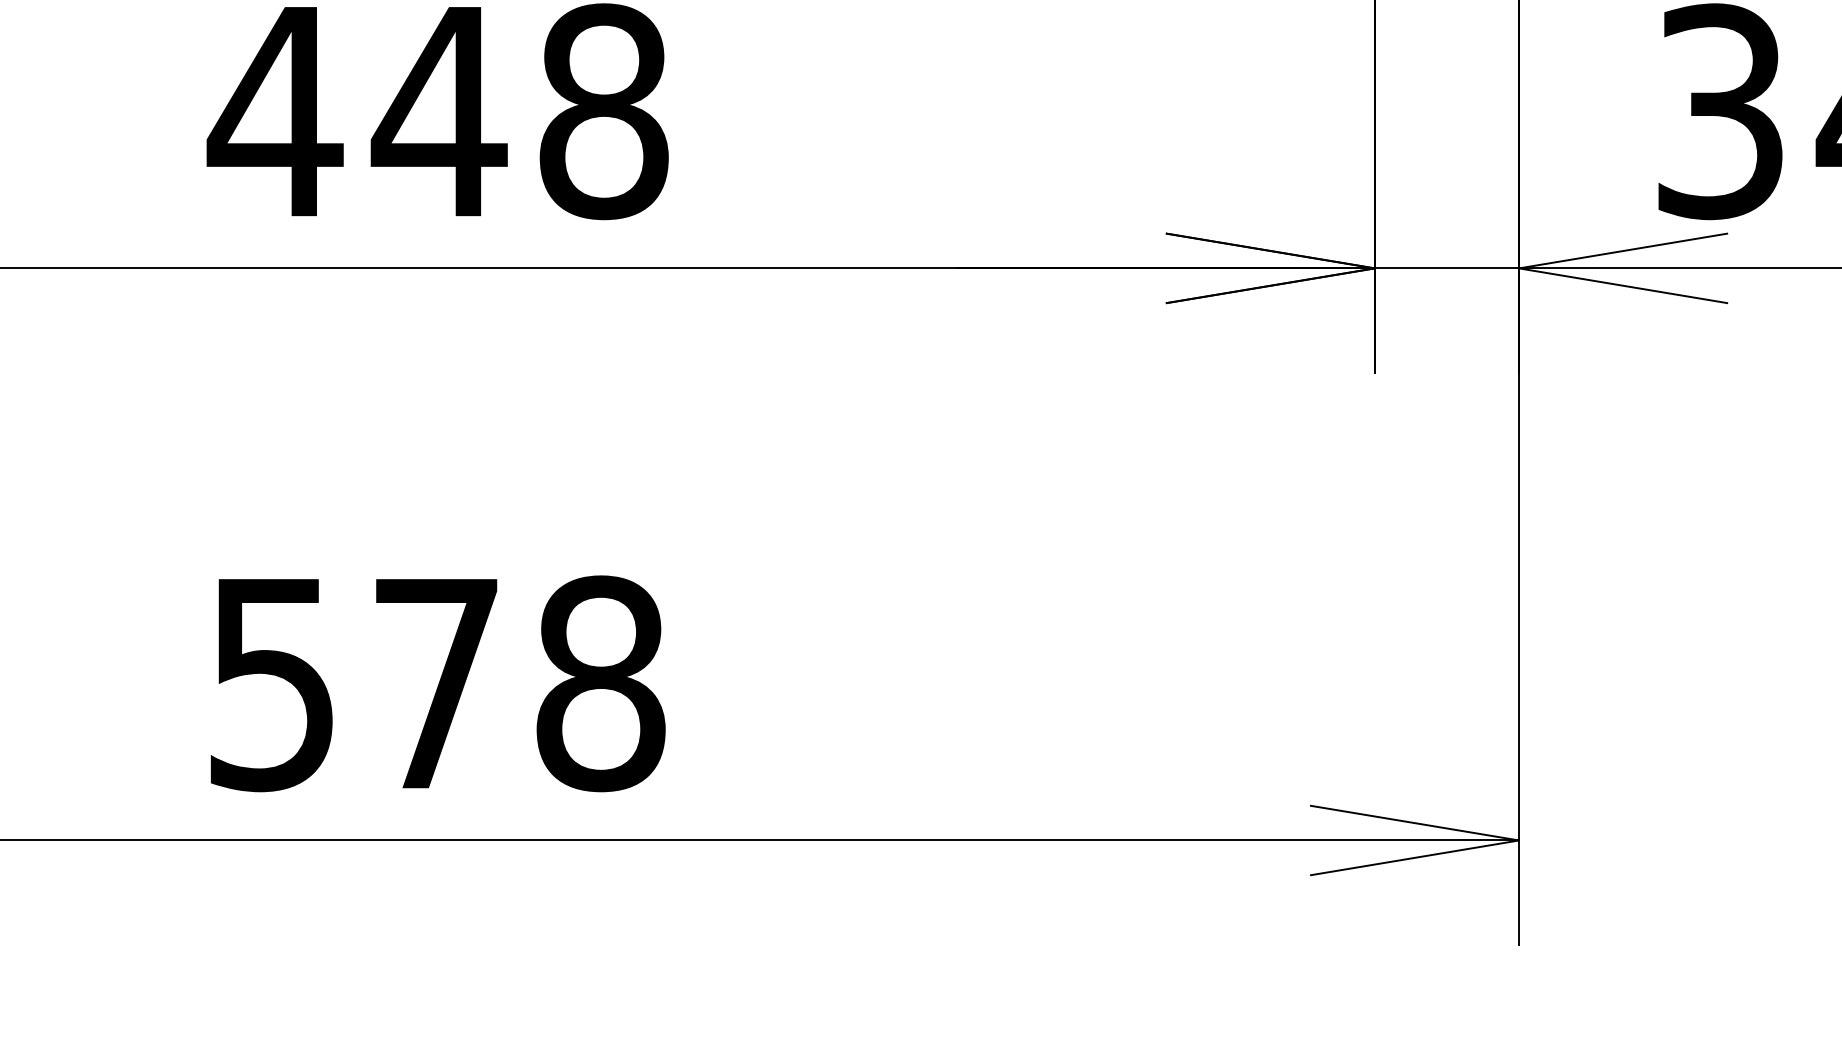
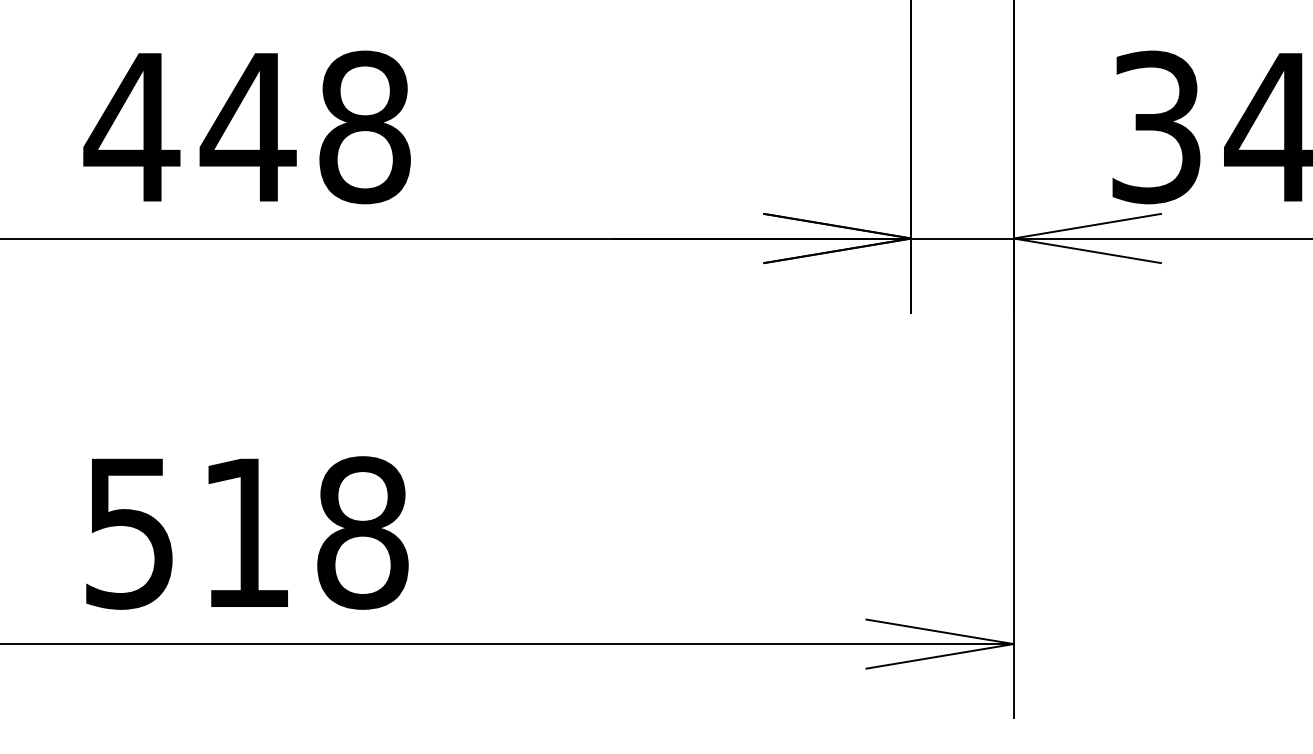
text: (436, 683) -> (246, 532), 578 -> 518

